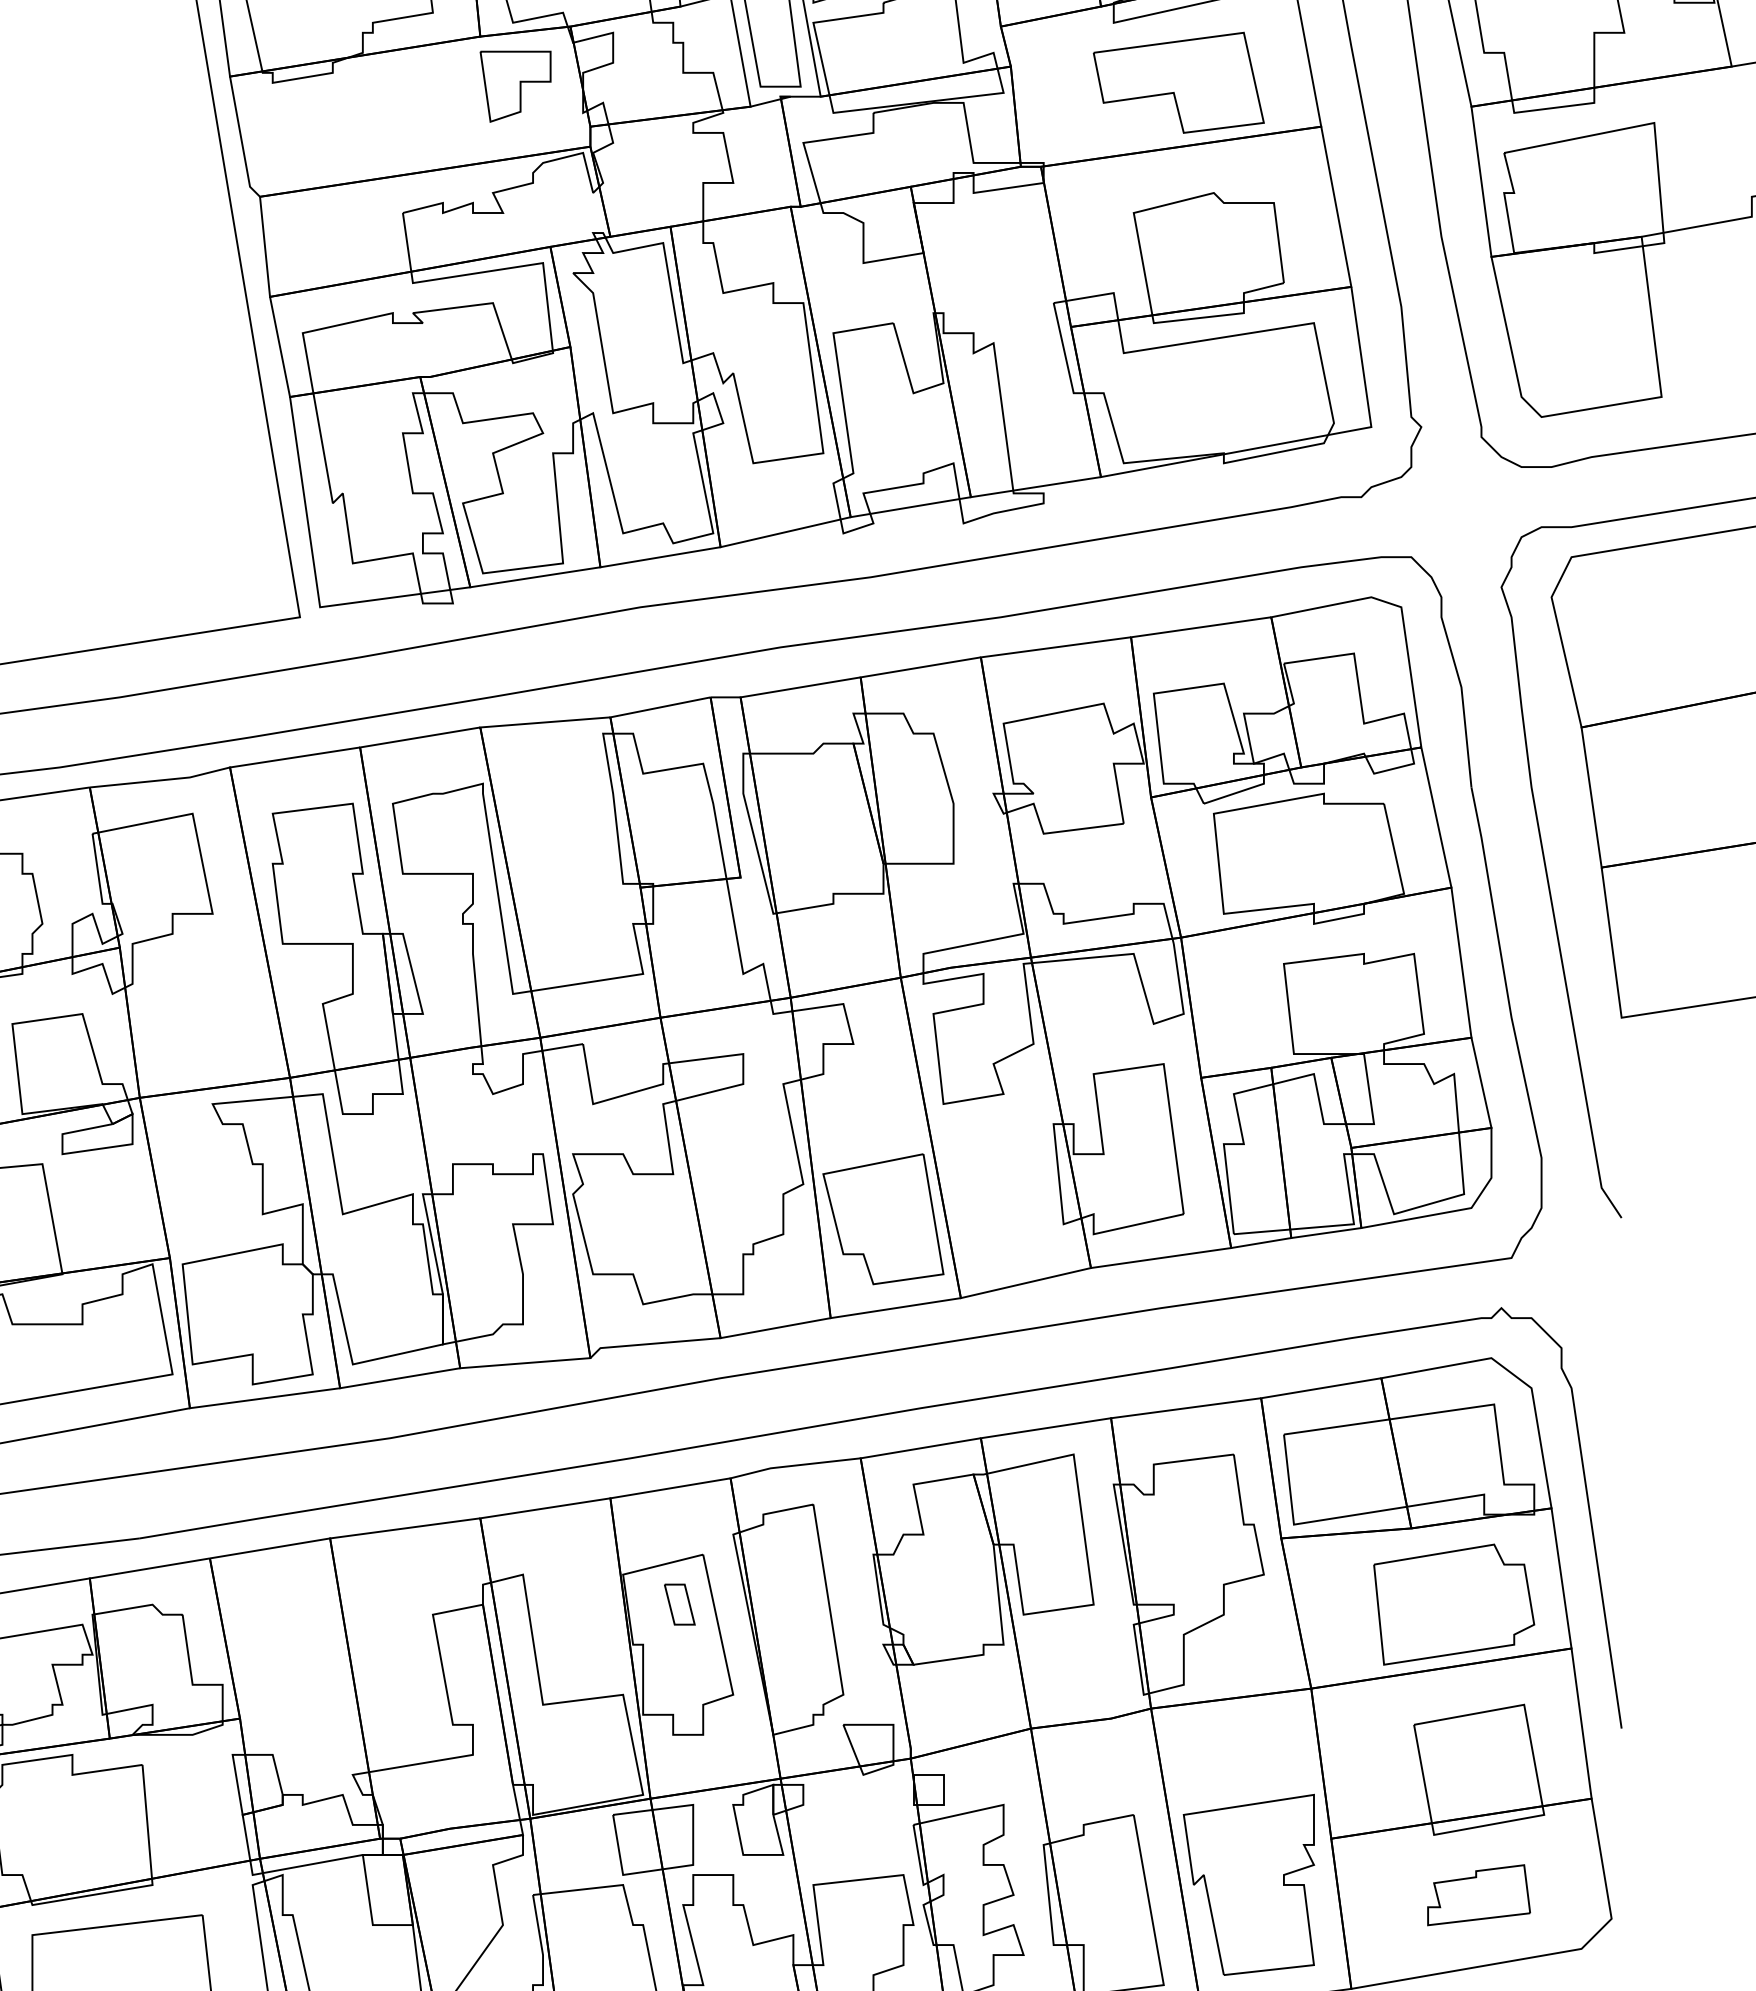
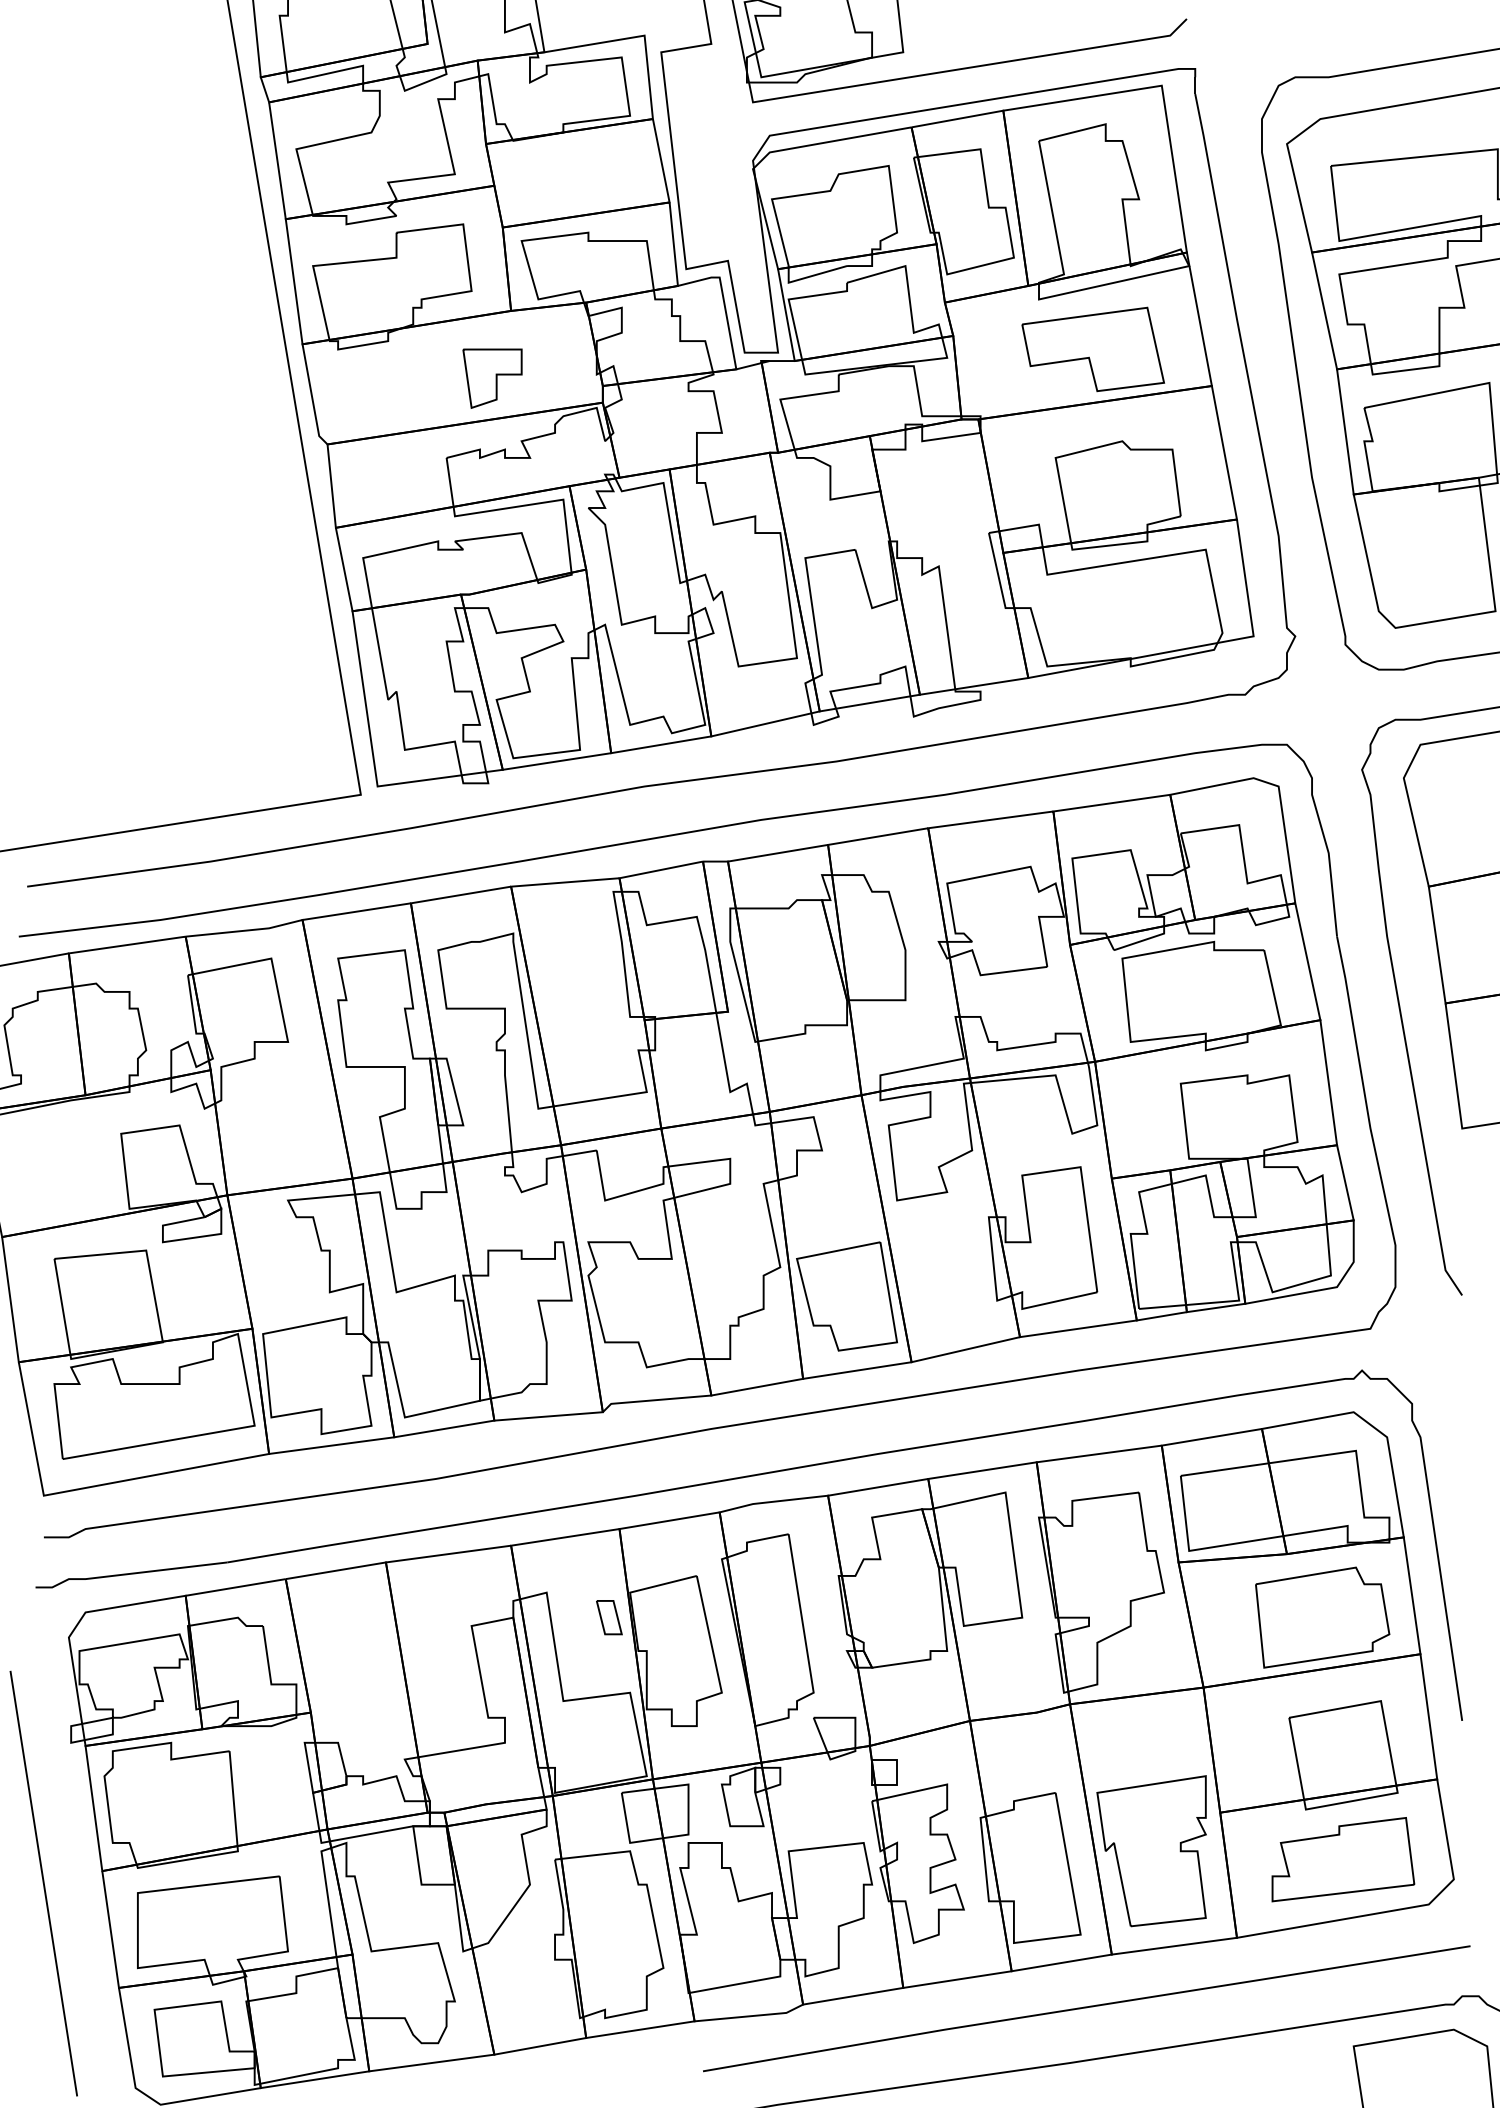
part: (515, 86) -> (492, 378), moved
part: (679, 1604) -> (609, 1617), moved
part: (1479, 1894) -> (1343, 1859), size x1.67

